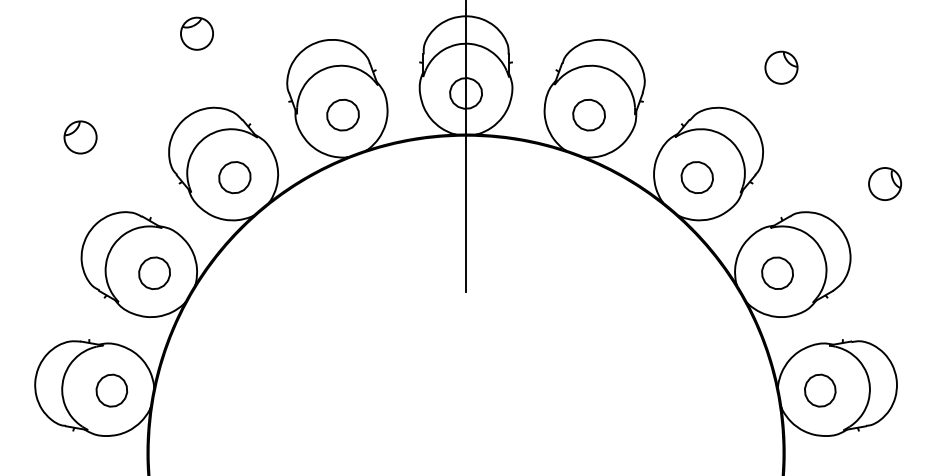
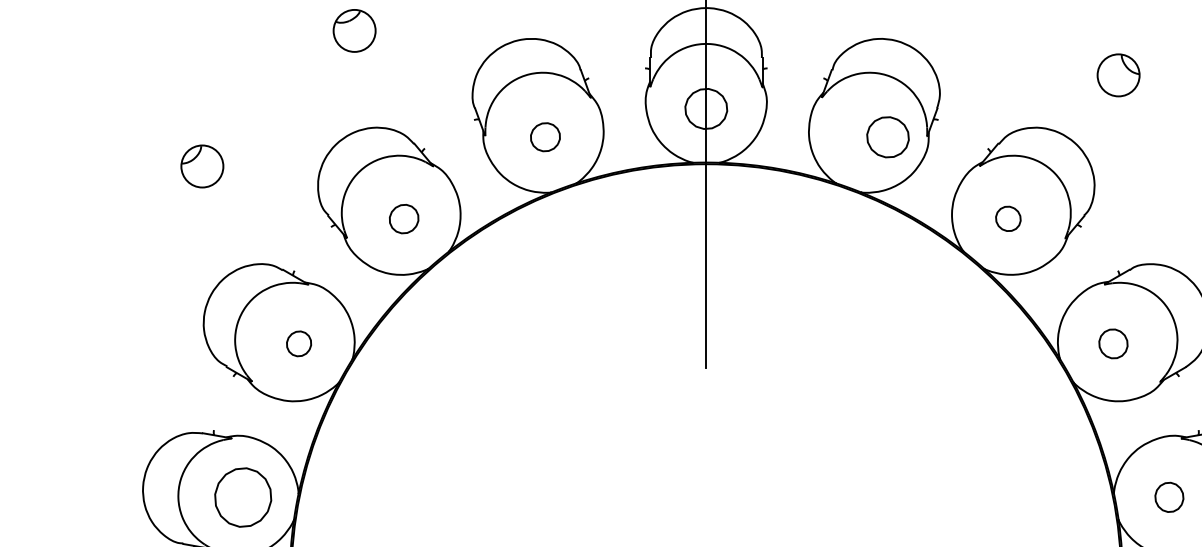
part: (342, 114) -> (544, 136), size x0.7
part: (588, 114) -> (887, 136), moved
part: (234, 177) -> (403, 218), size x0.7
part: (696, 177) -> (1007, 218), size x0.6
part: (154, 272) -> (299, 342), size x0.6
part: (777, 272) -> (1113, 342), size x0.7
part: (111, 390) -> (242, 497), size x1.4
part: (820, 390) -> (1169, 497), size x0.7

